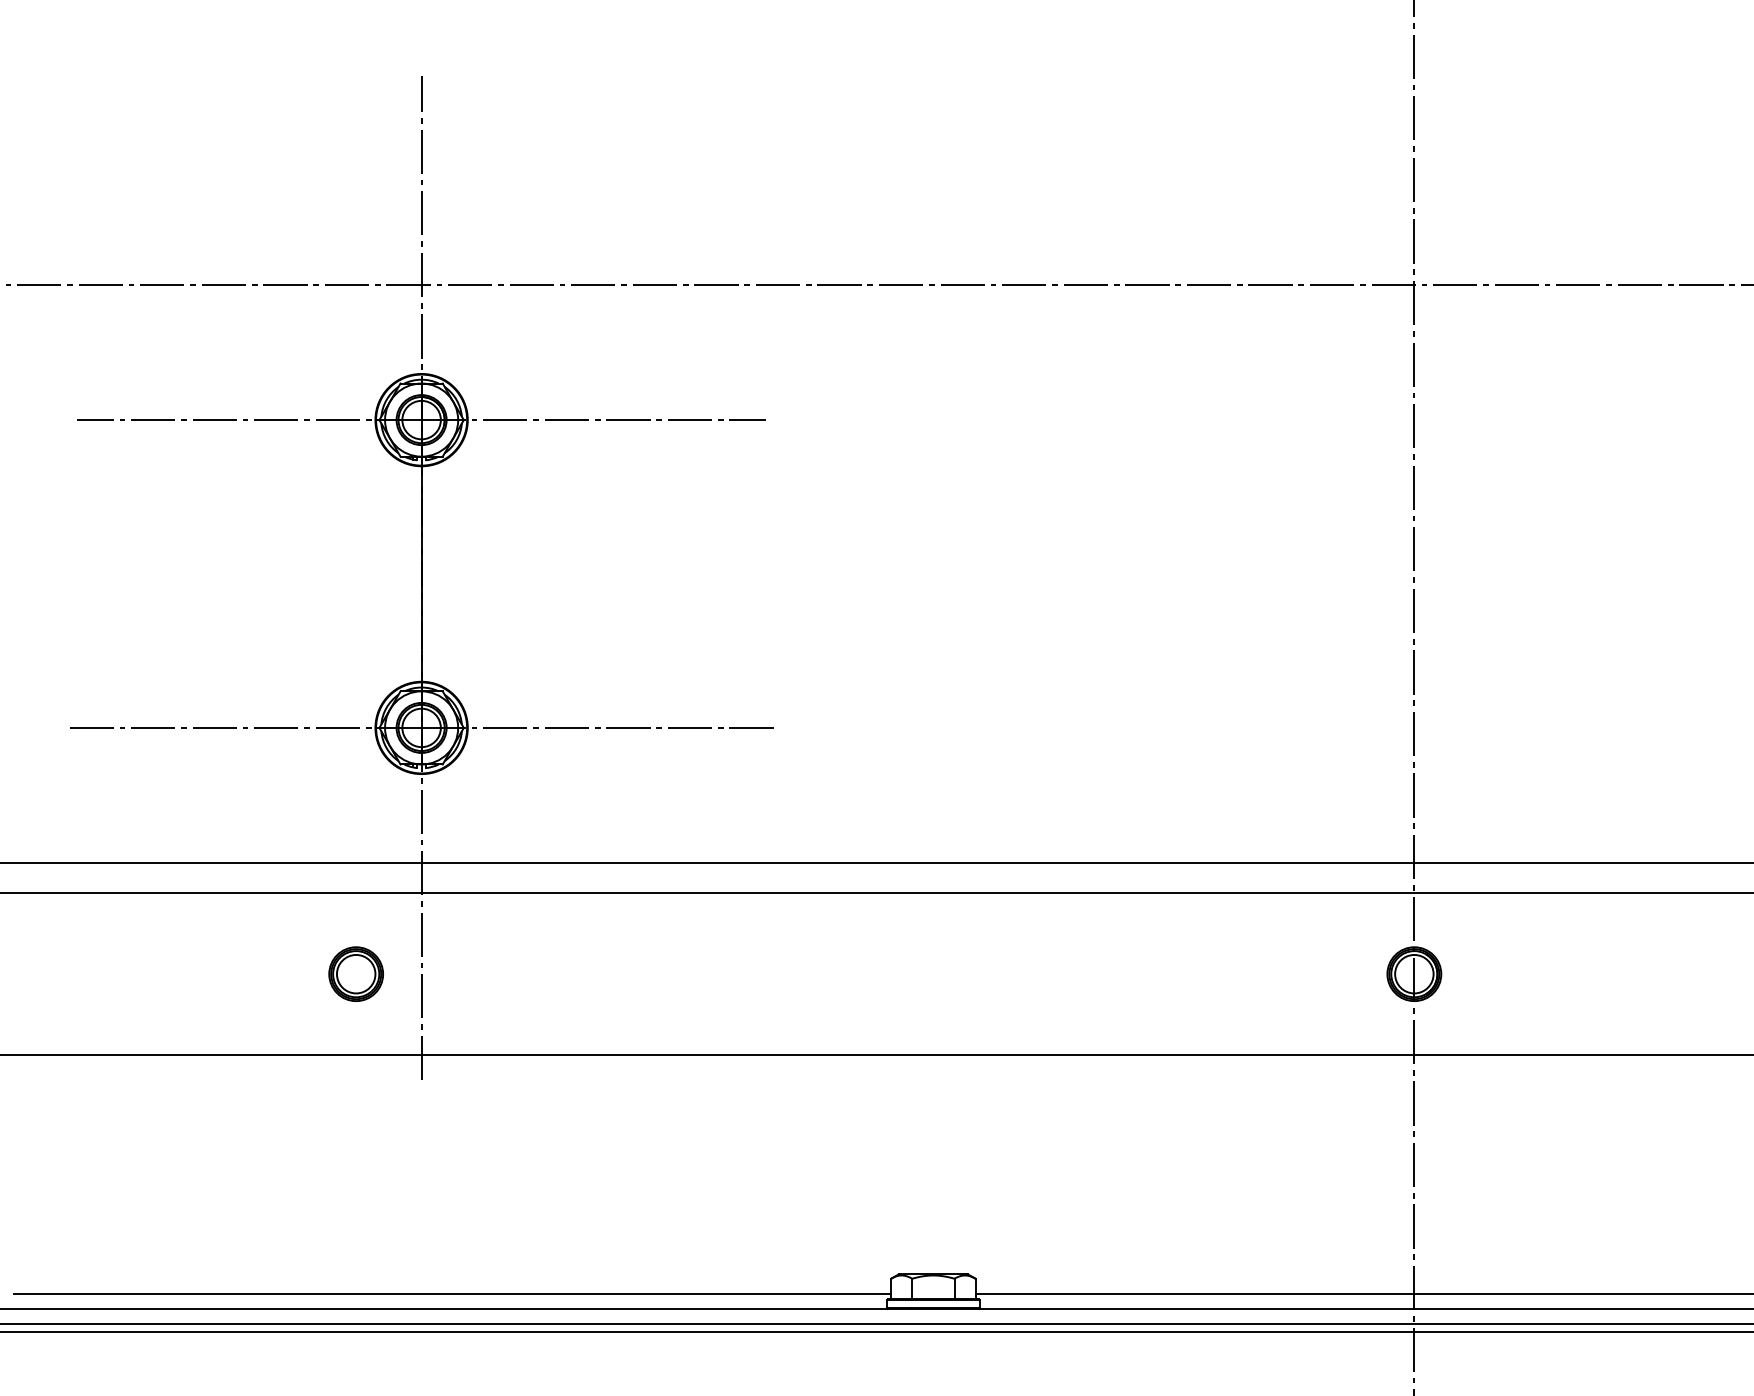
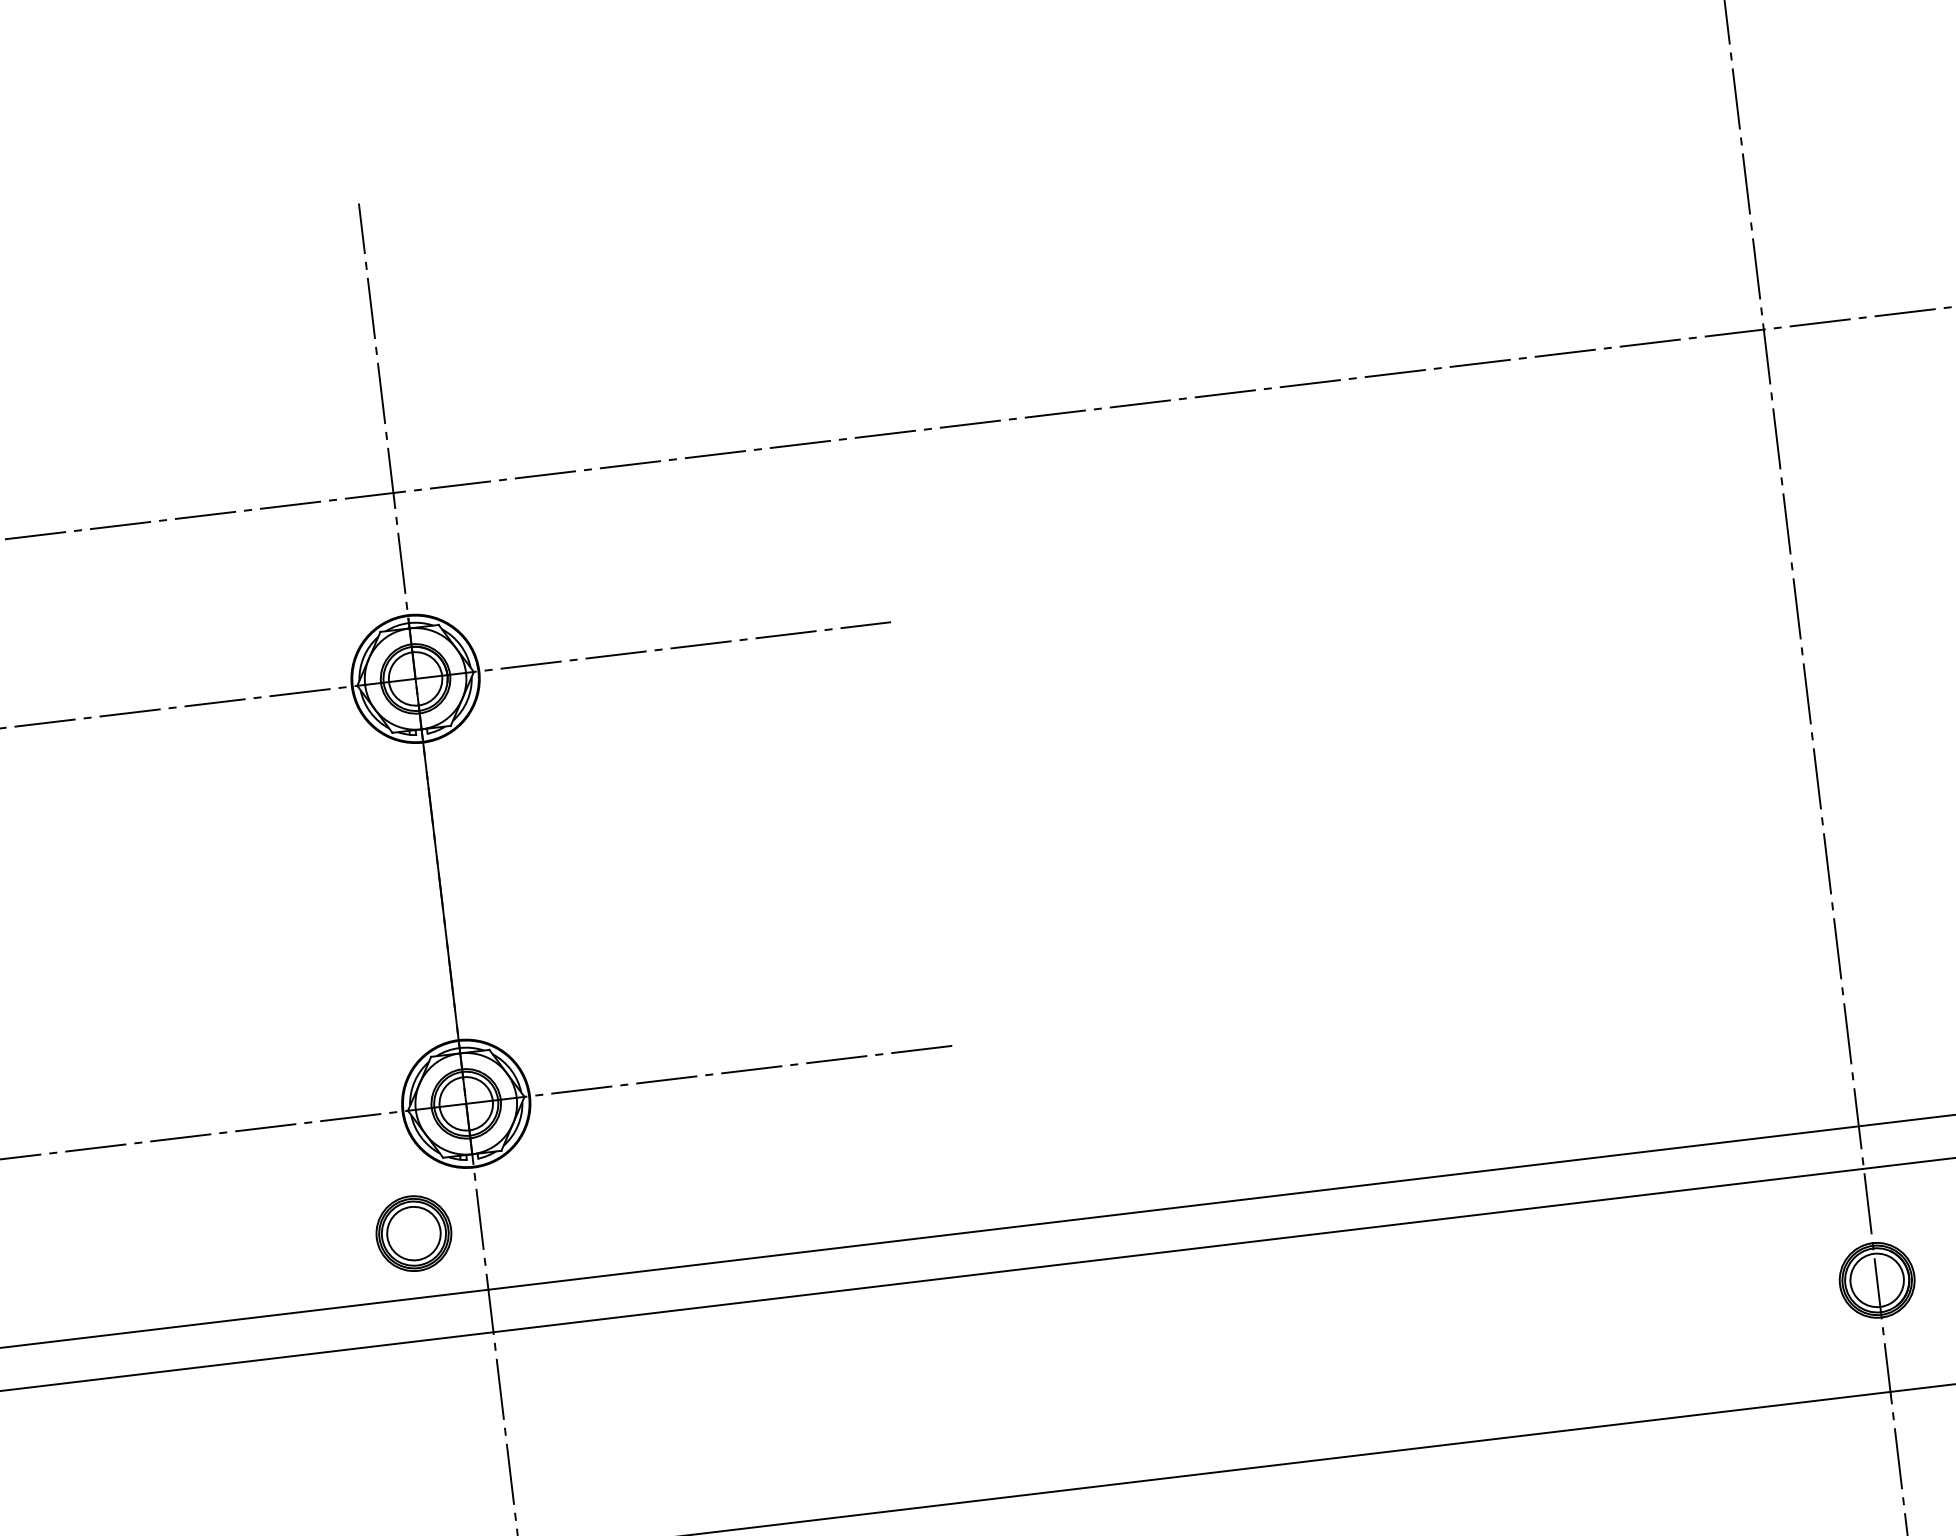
part: (355, 973) -> (412, 1232), moved

